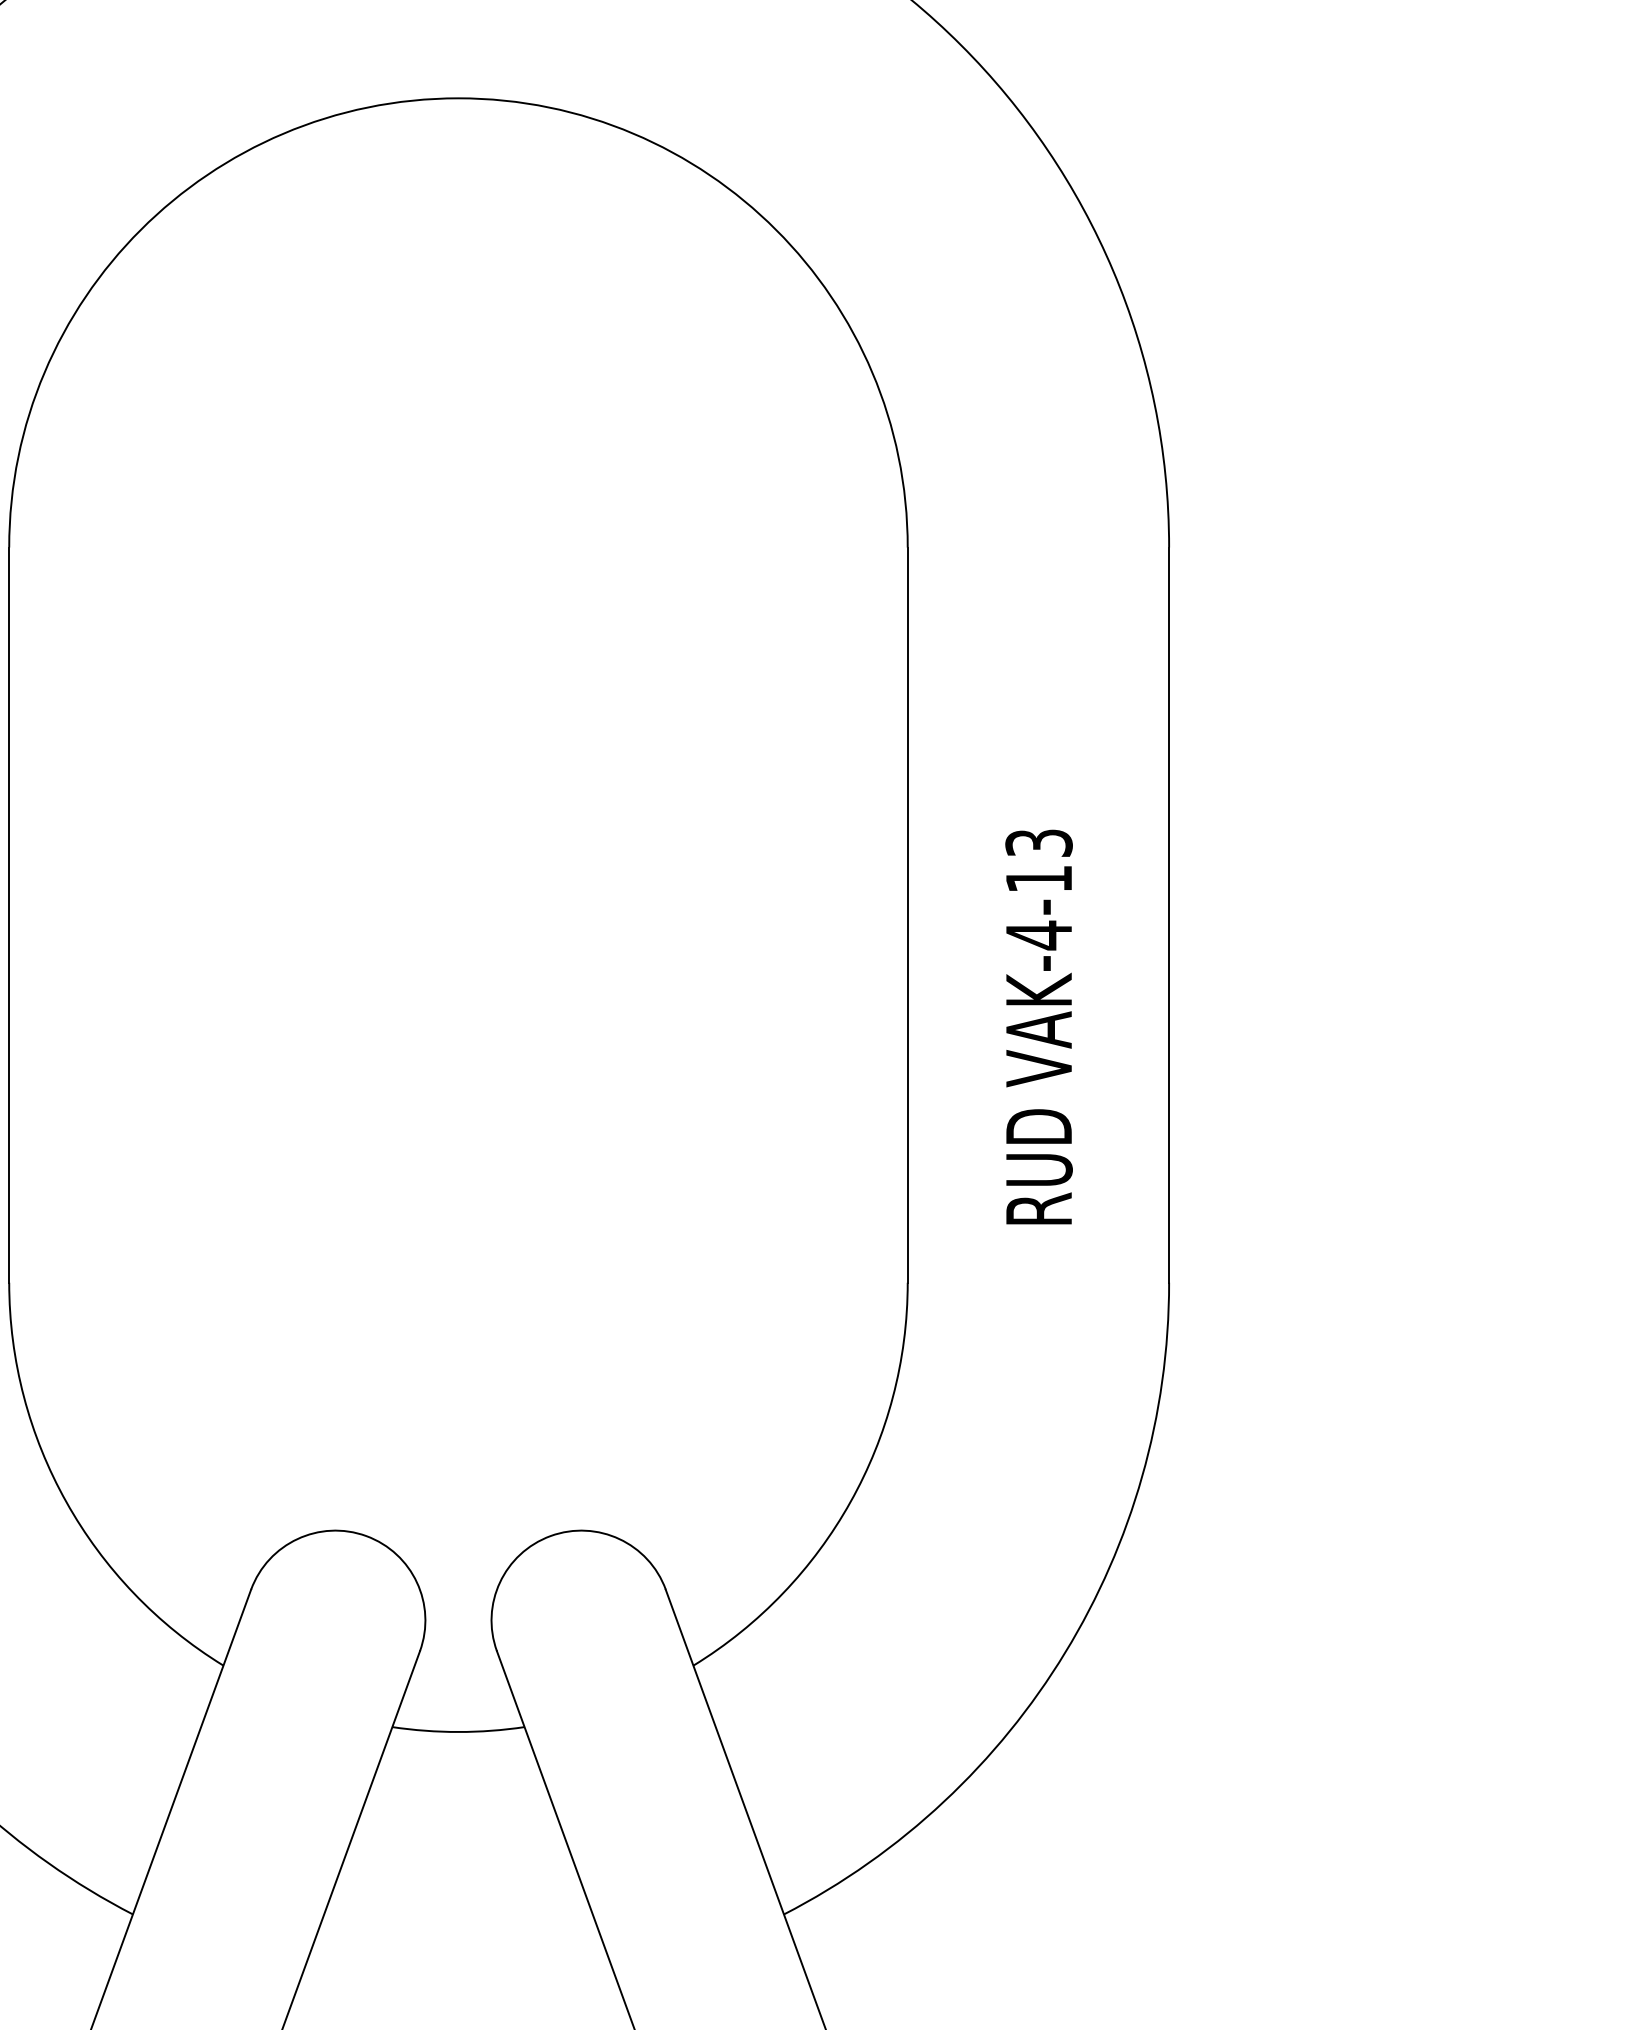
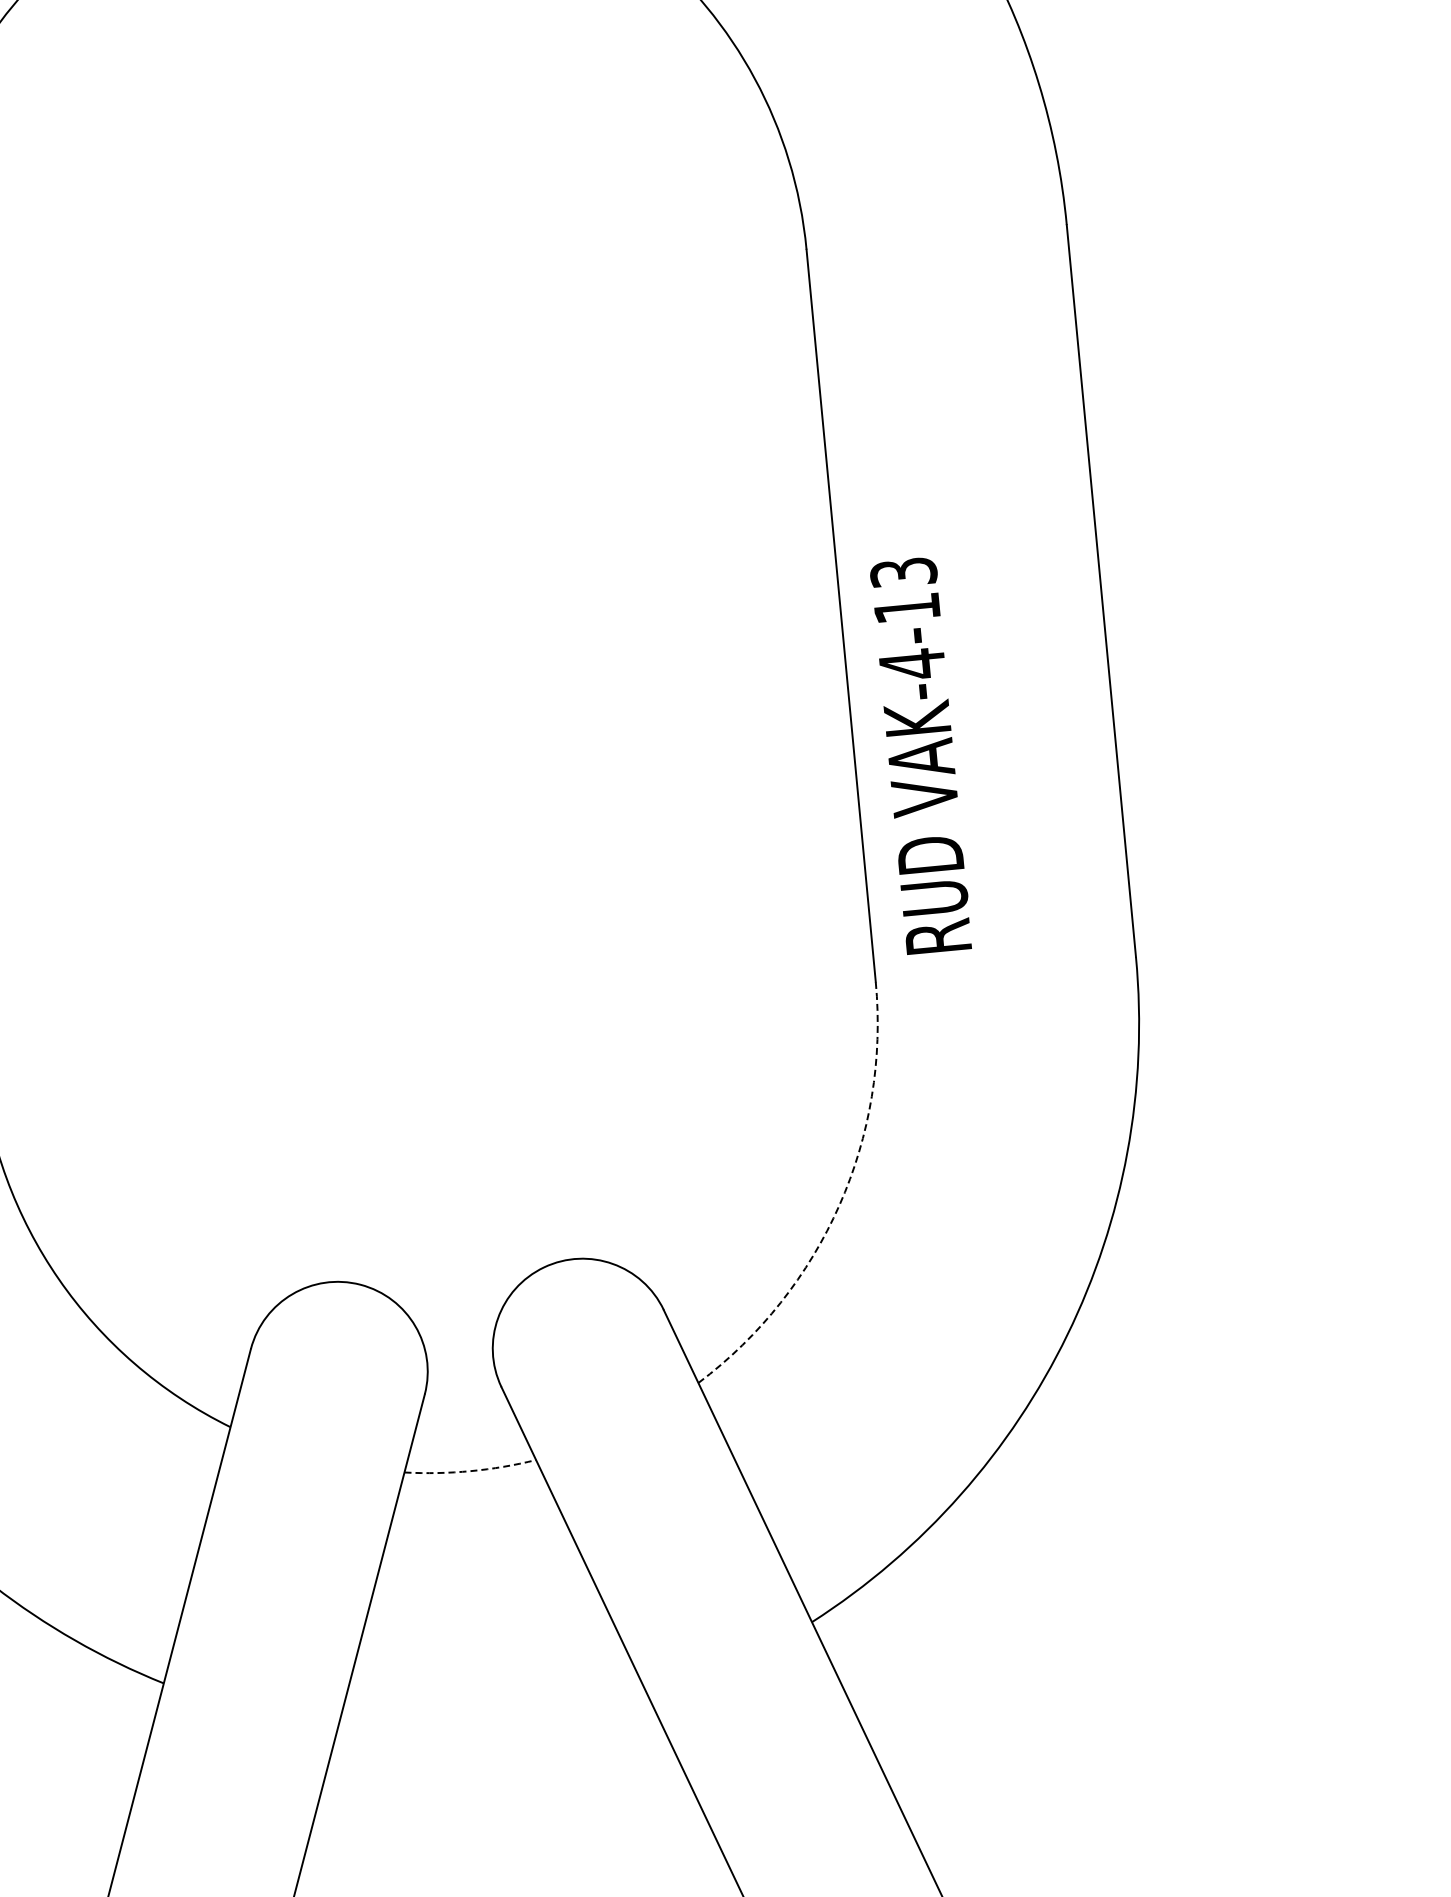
text: (1038, 1026) -> (920, 755), moved
arc: (850, 1502) -> (839, 1205), solid -> dashed
arc: (458, 1731) -> (470, 1470), solid -> dashed

